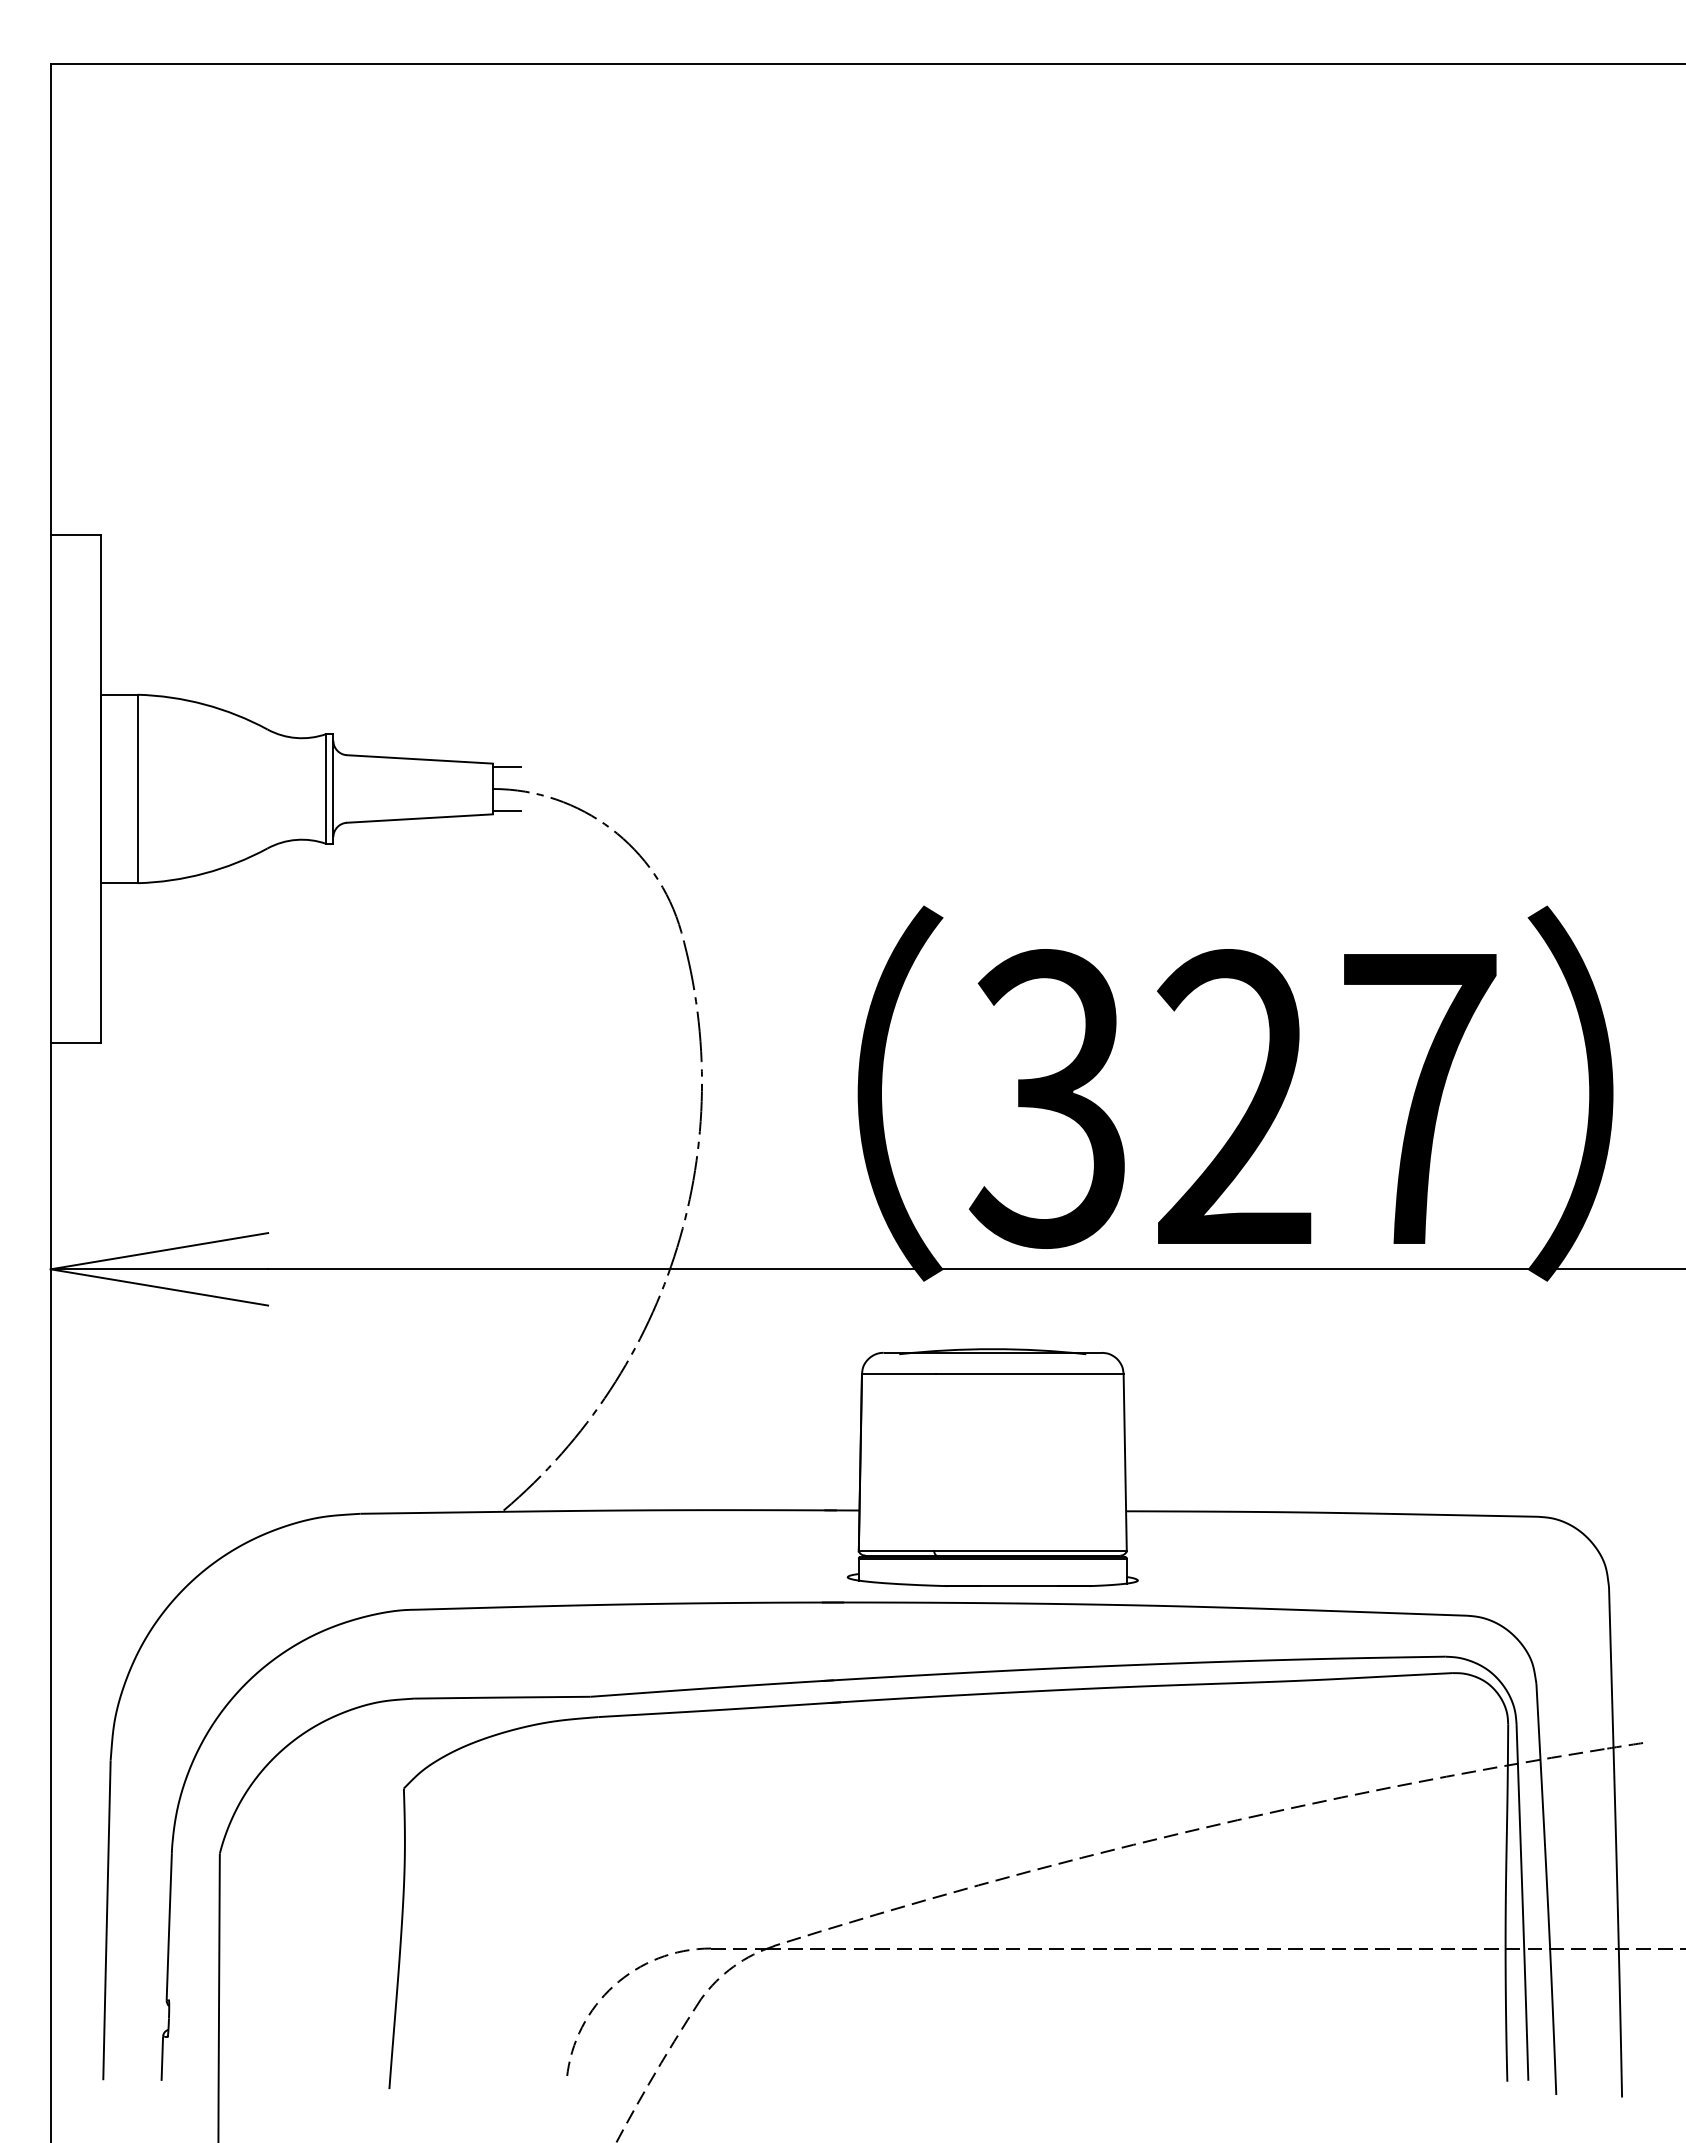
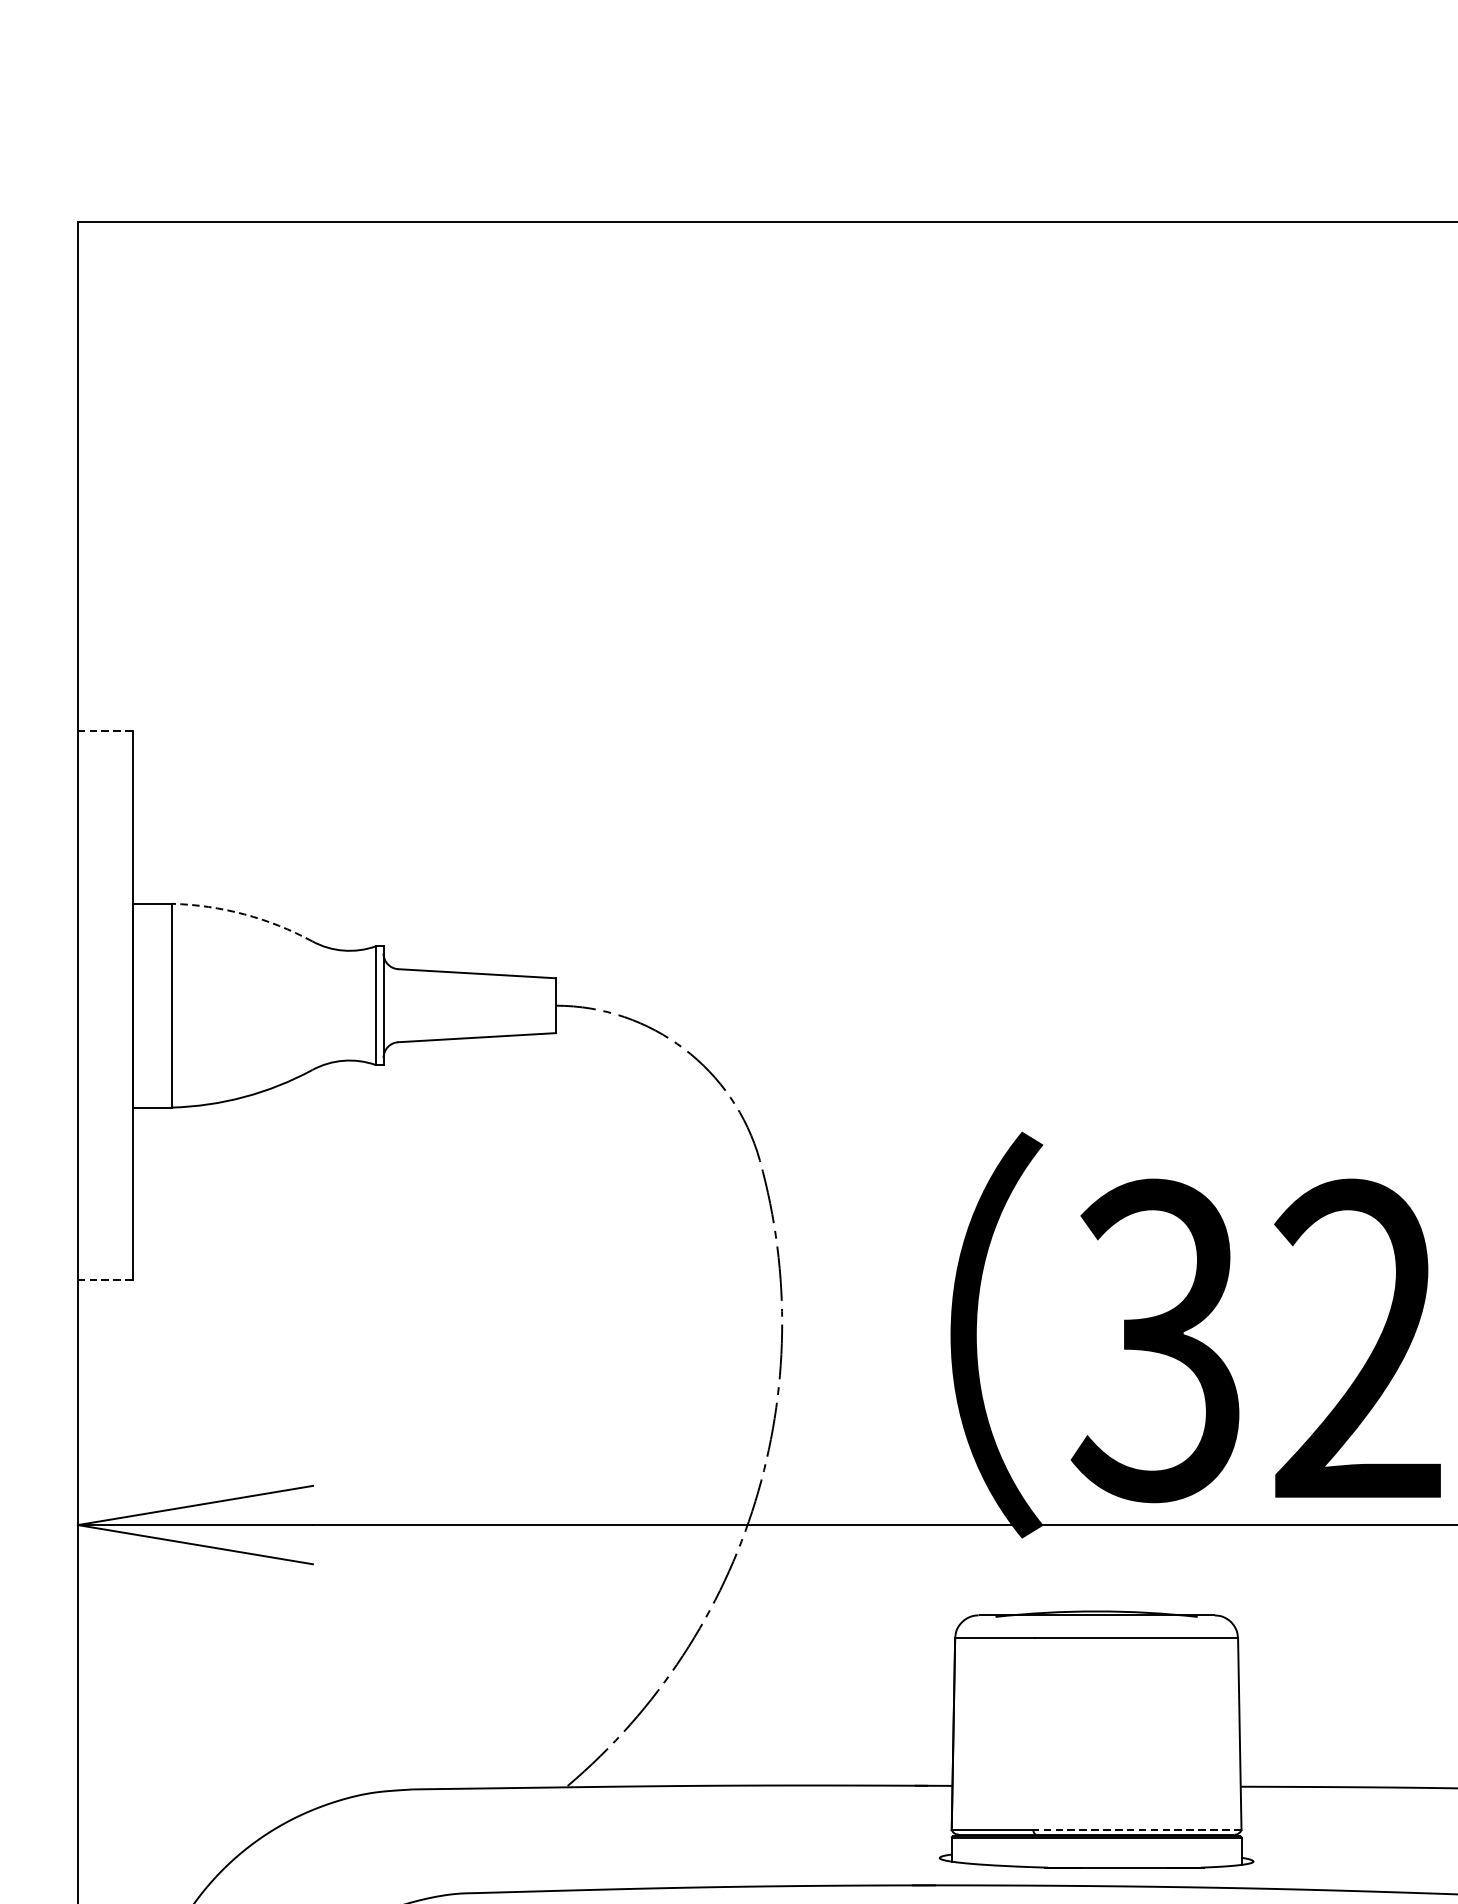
line: (75, 535) -> (104, 731), solid -> dashed
arc: (204, 704) -> (244, 914), solid -> dashed
line: (506, 767) -> (570, 982), removed
line: (506, 810) -> (570, 1028), removed
line: (75, 1042) -> (104, 1279), solid -> dashed
line: (1029, 1551) -> (1136, 1830), solid -> dashed

